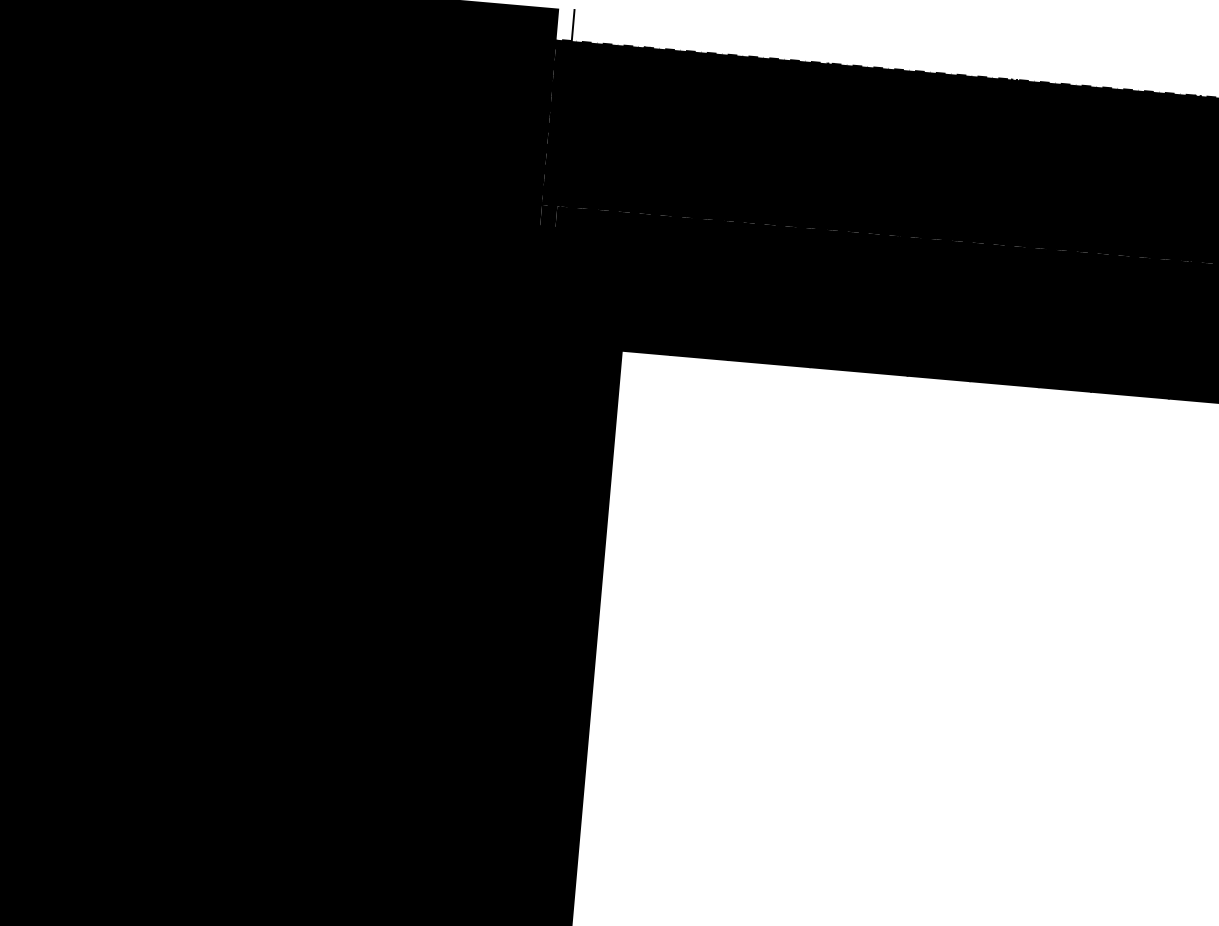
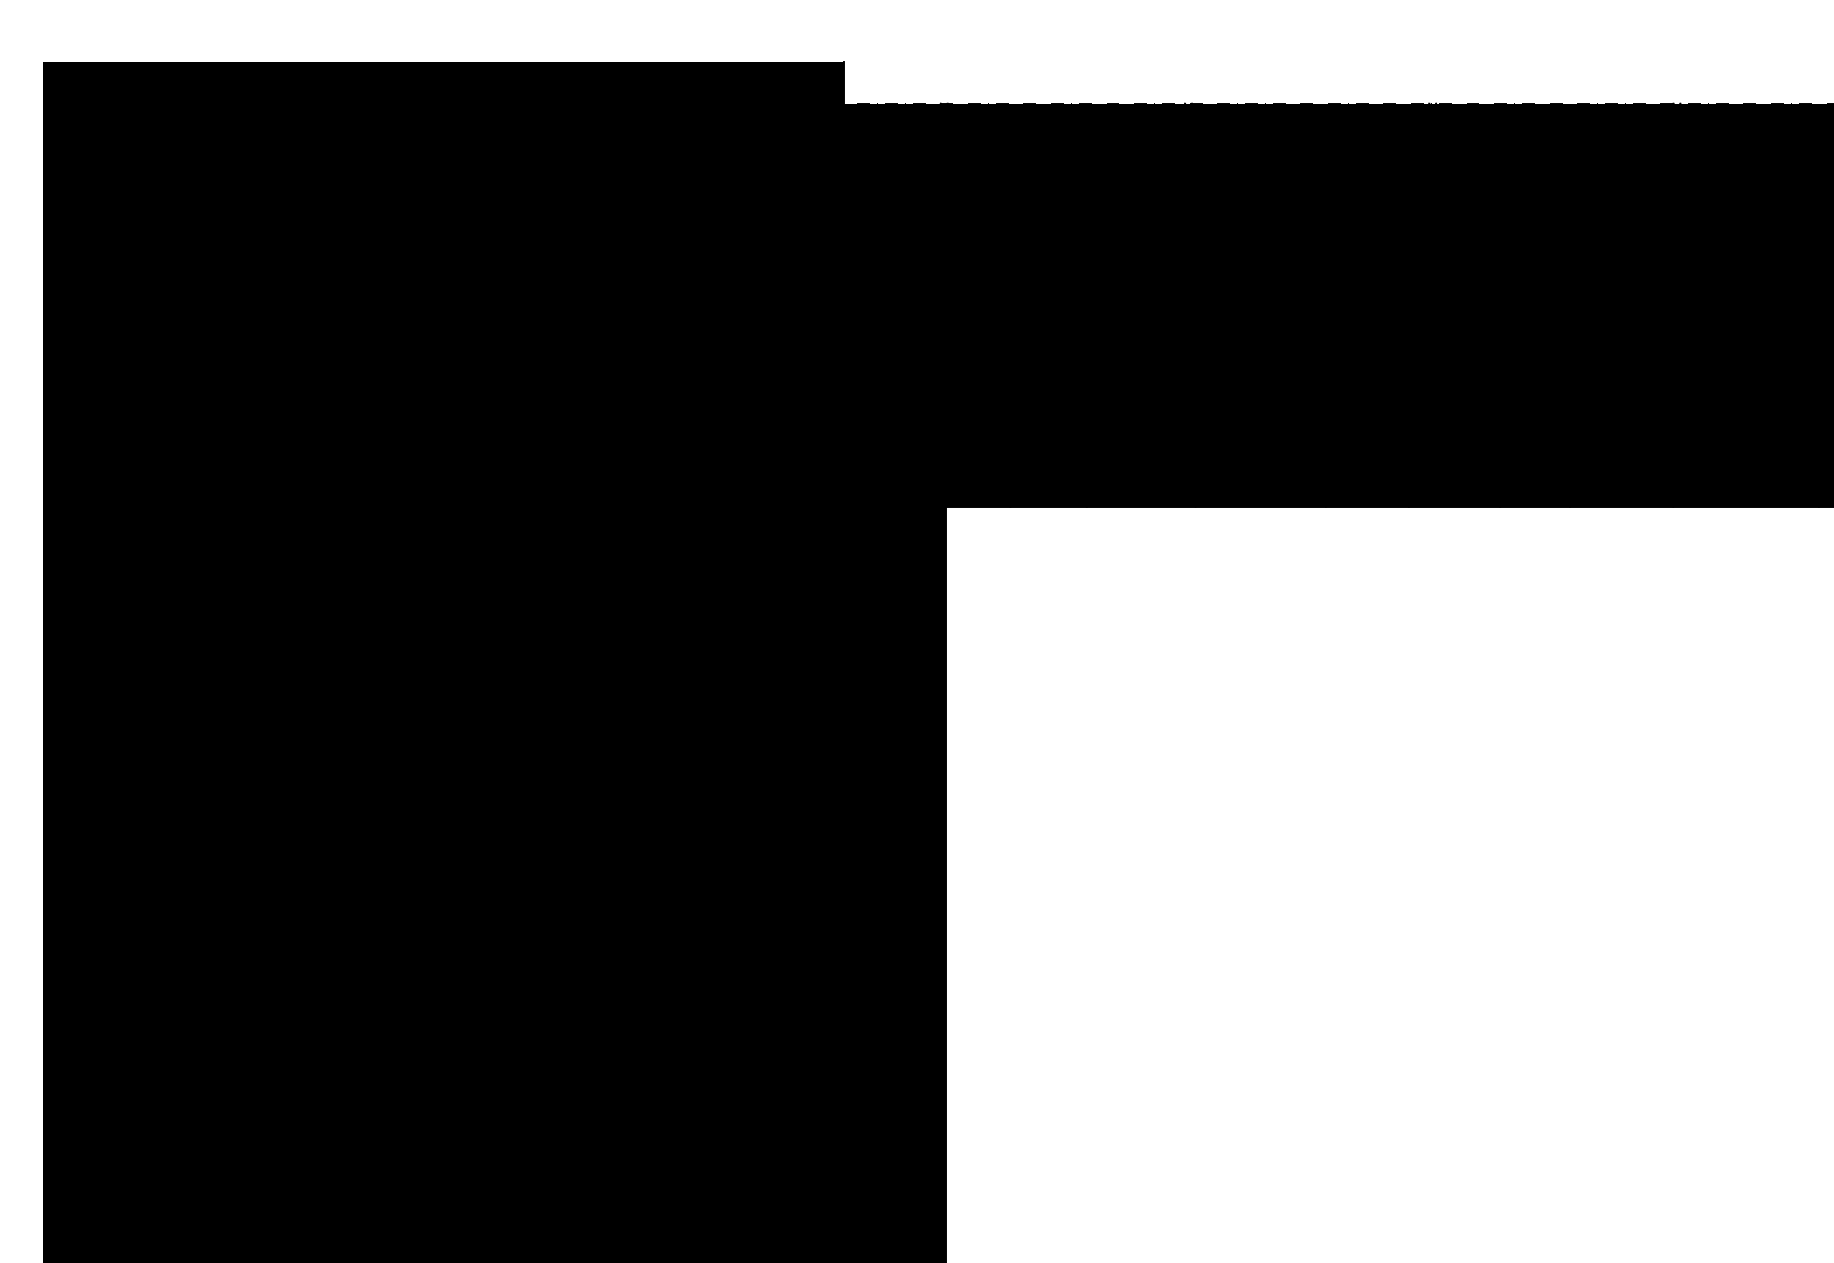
fill: (565, 24) -> (833, 82), added

